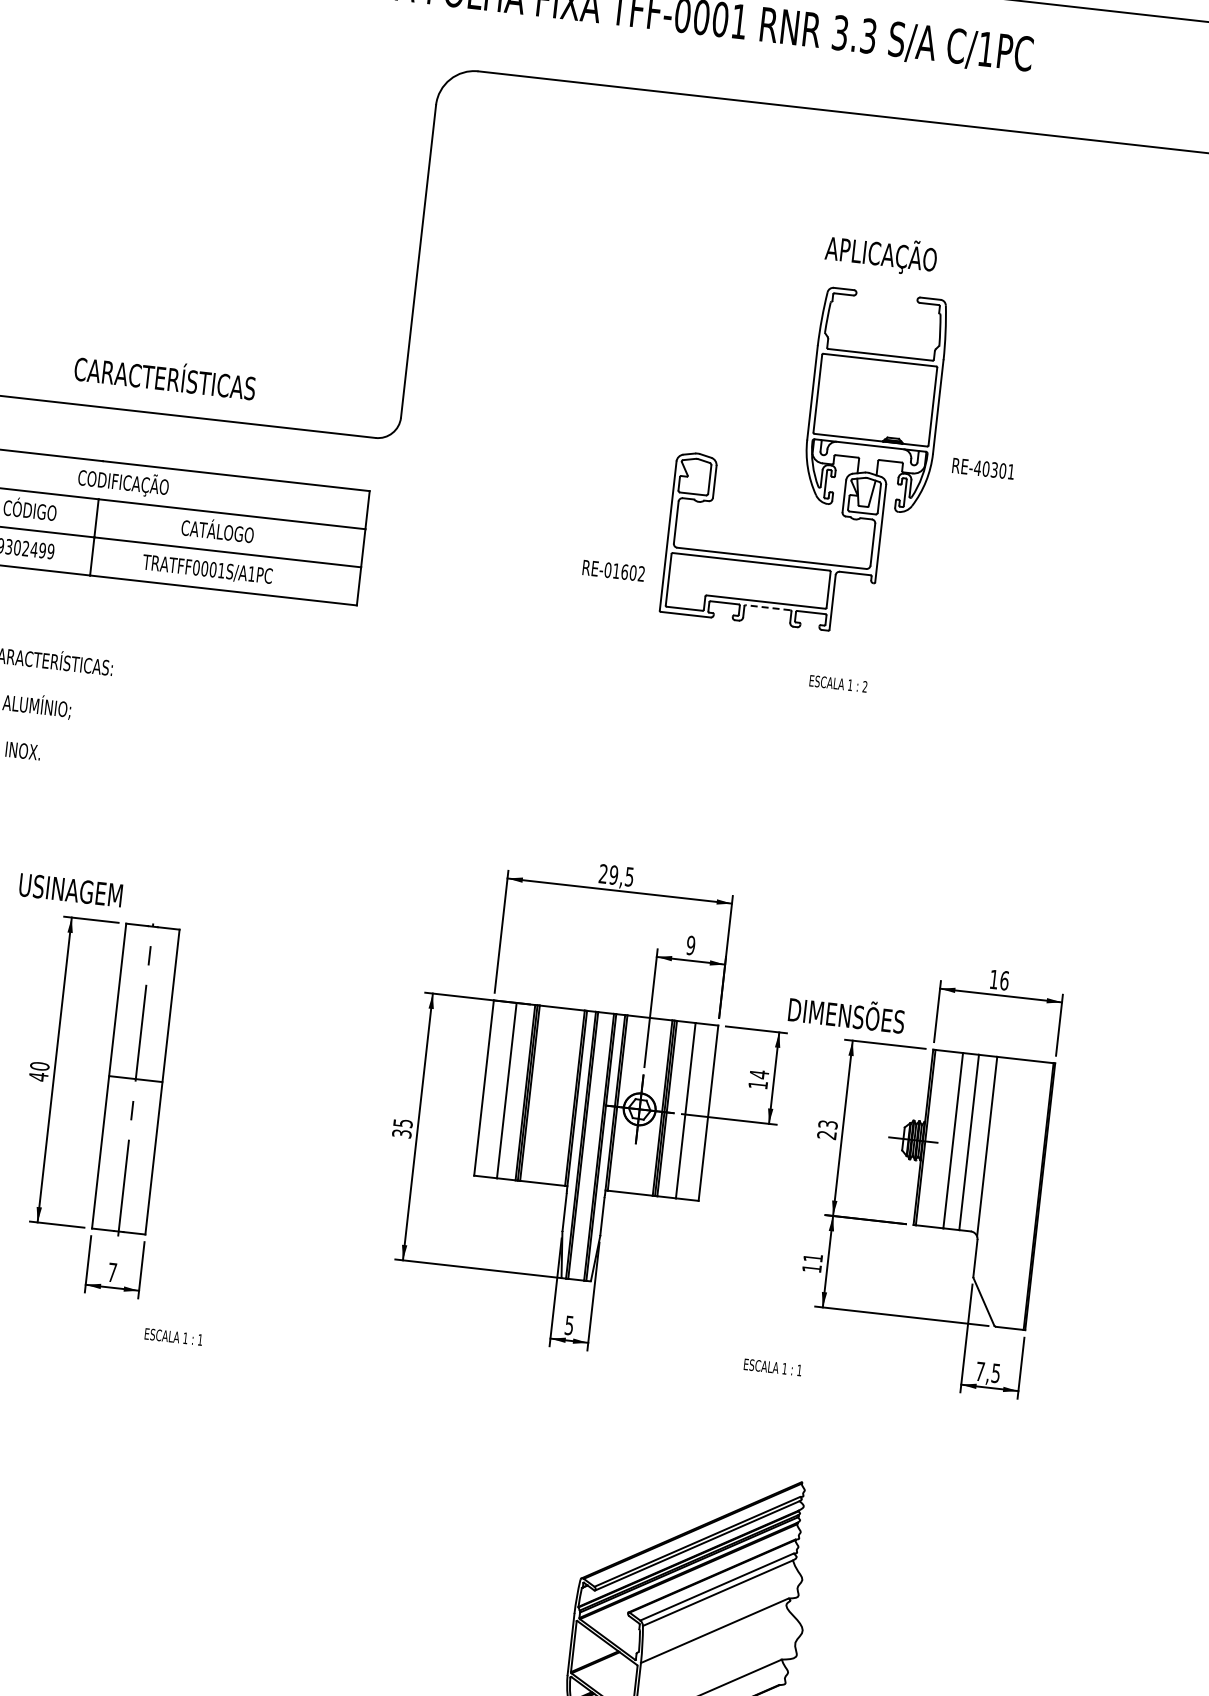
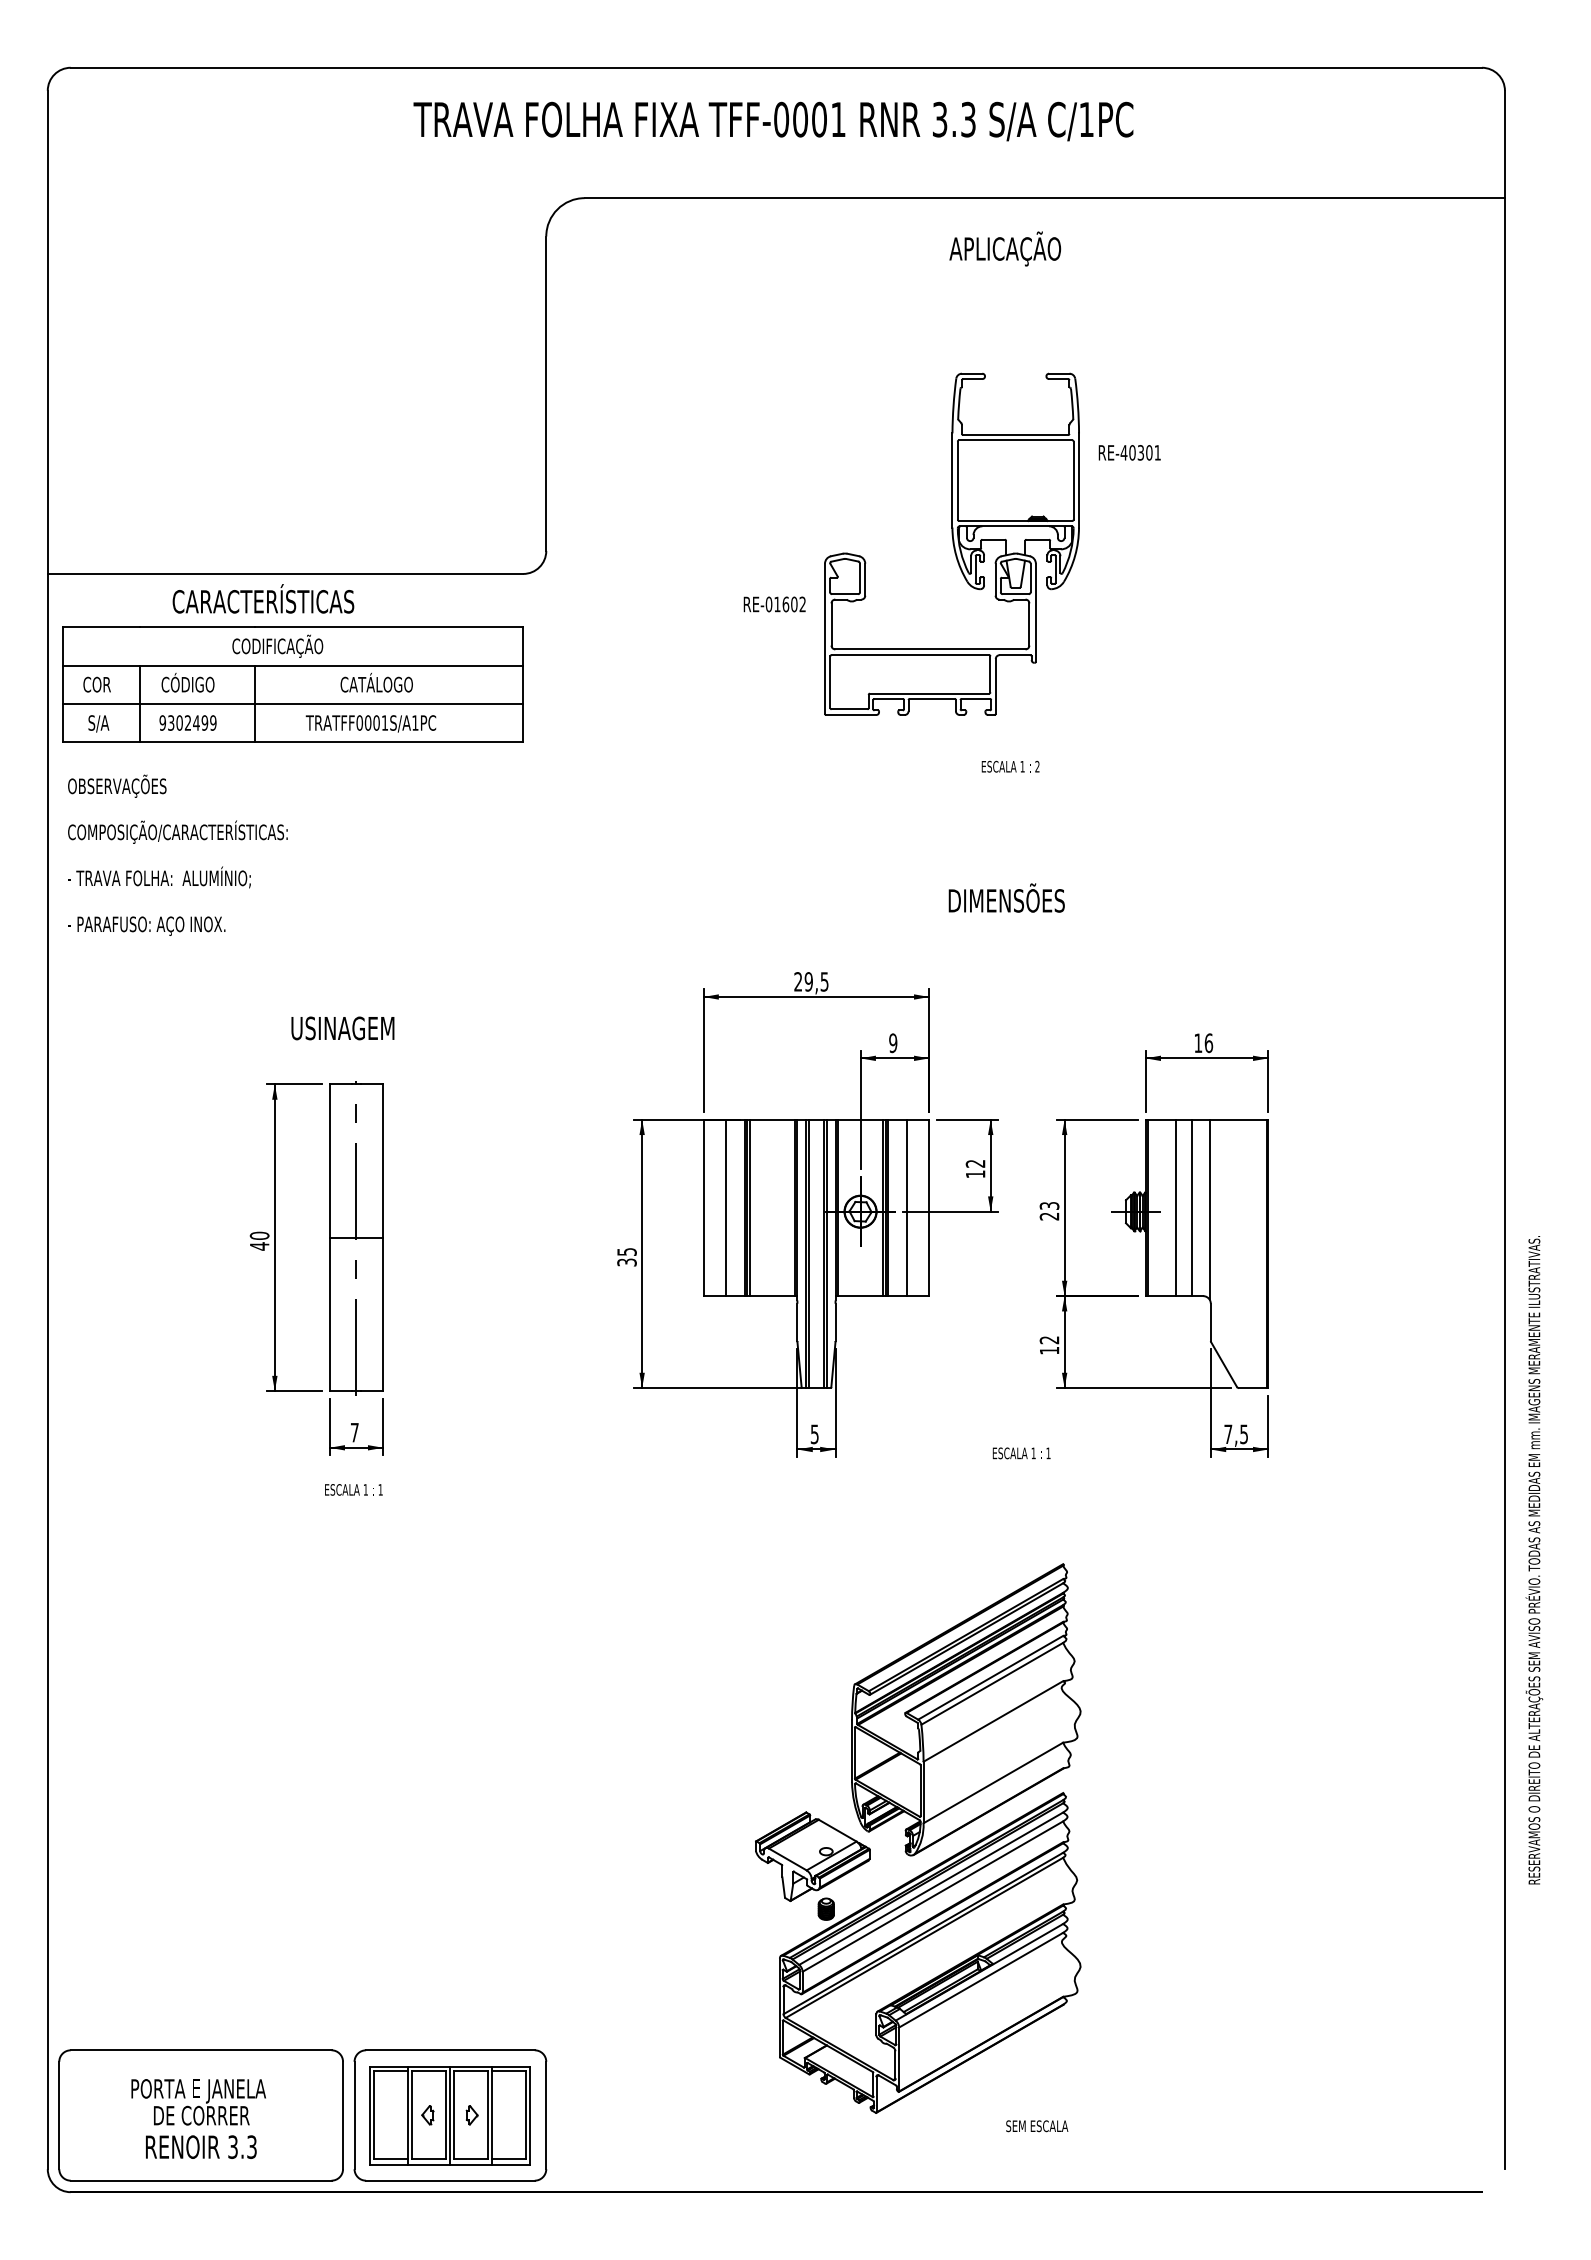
text: (881, 253) -> (1005, 248), moved
text: (165, 375) -> (263, 598), moved
text: (983, 468) -> (1129, 452), moved
text: (613, 570) -> (774, 604), moved
line: (768, 607) -> (932, 698), dashed -> solid
text: (70, 890) -> (342, 1028), moved
text: (846, 1012) -> (1006, 897), moved
text: (759, 1074) -> (975, 1163), 14 -> 12
text: (812, 1258) -> (1048, 1340), 11 -> 12
text: (173, 1336) -> (353, 1489), moved

